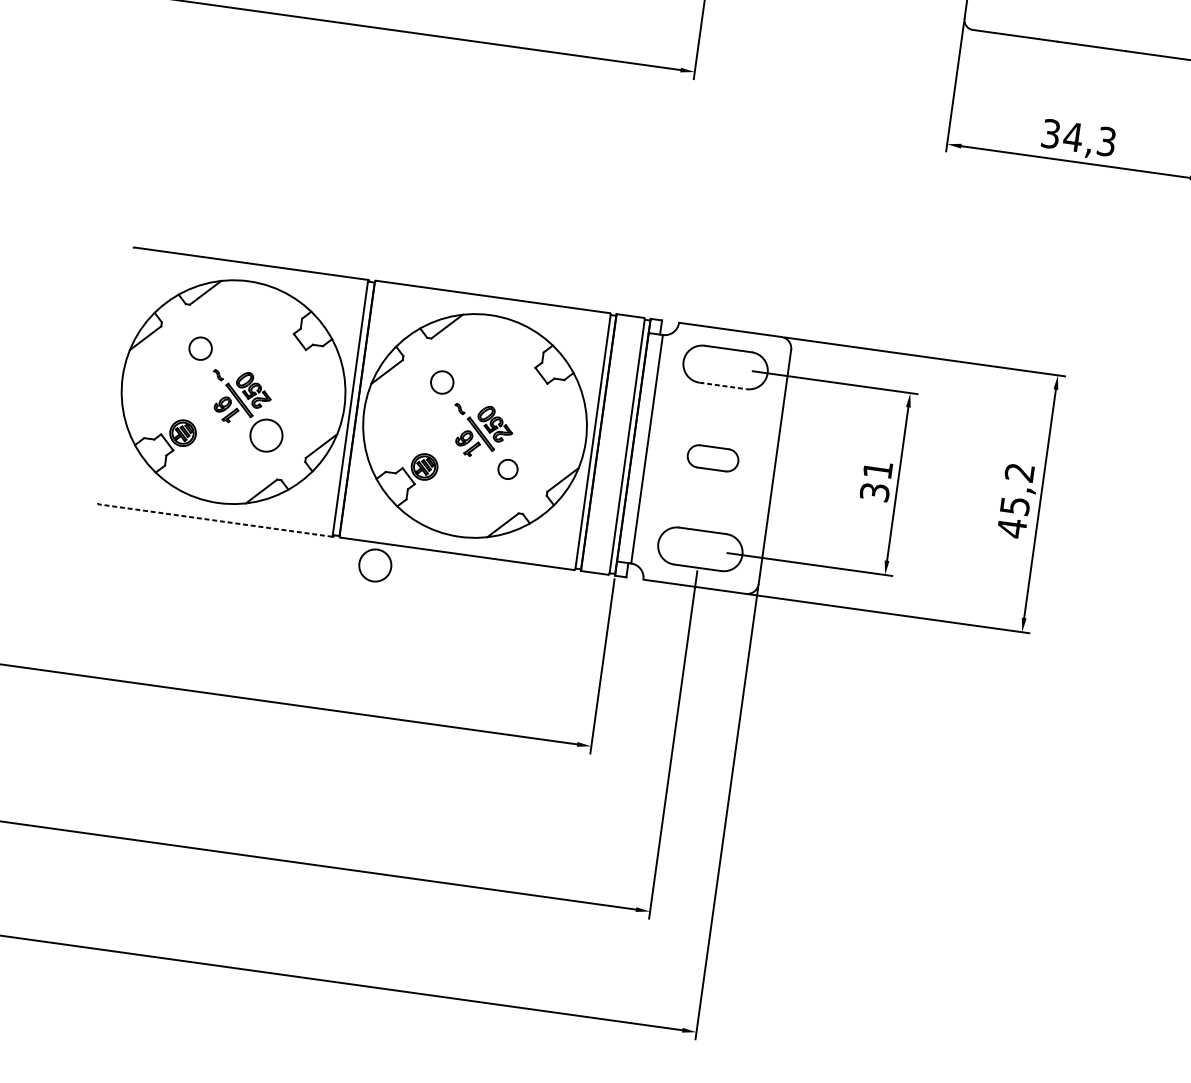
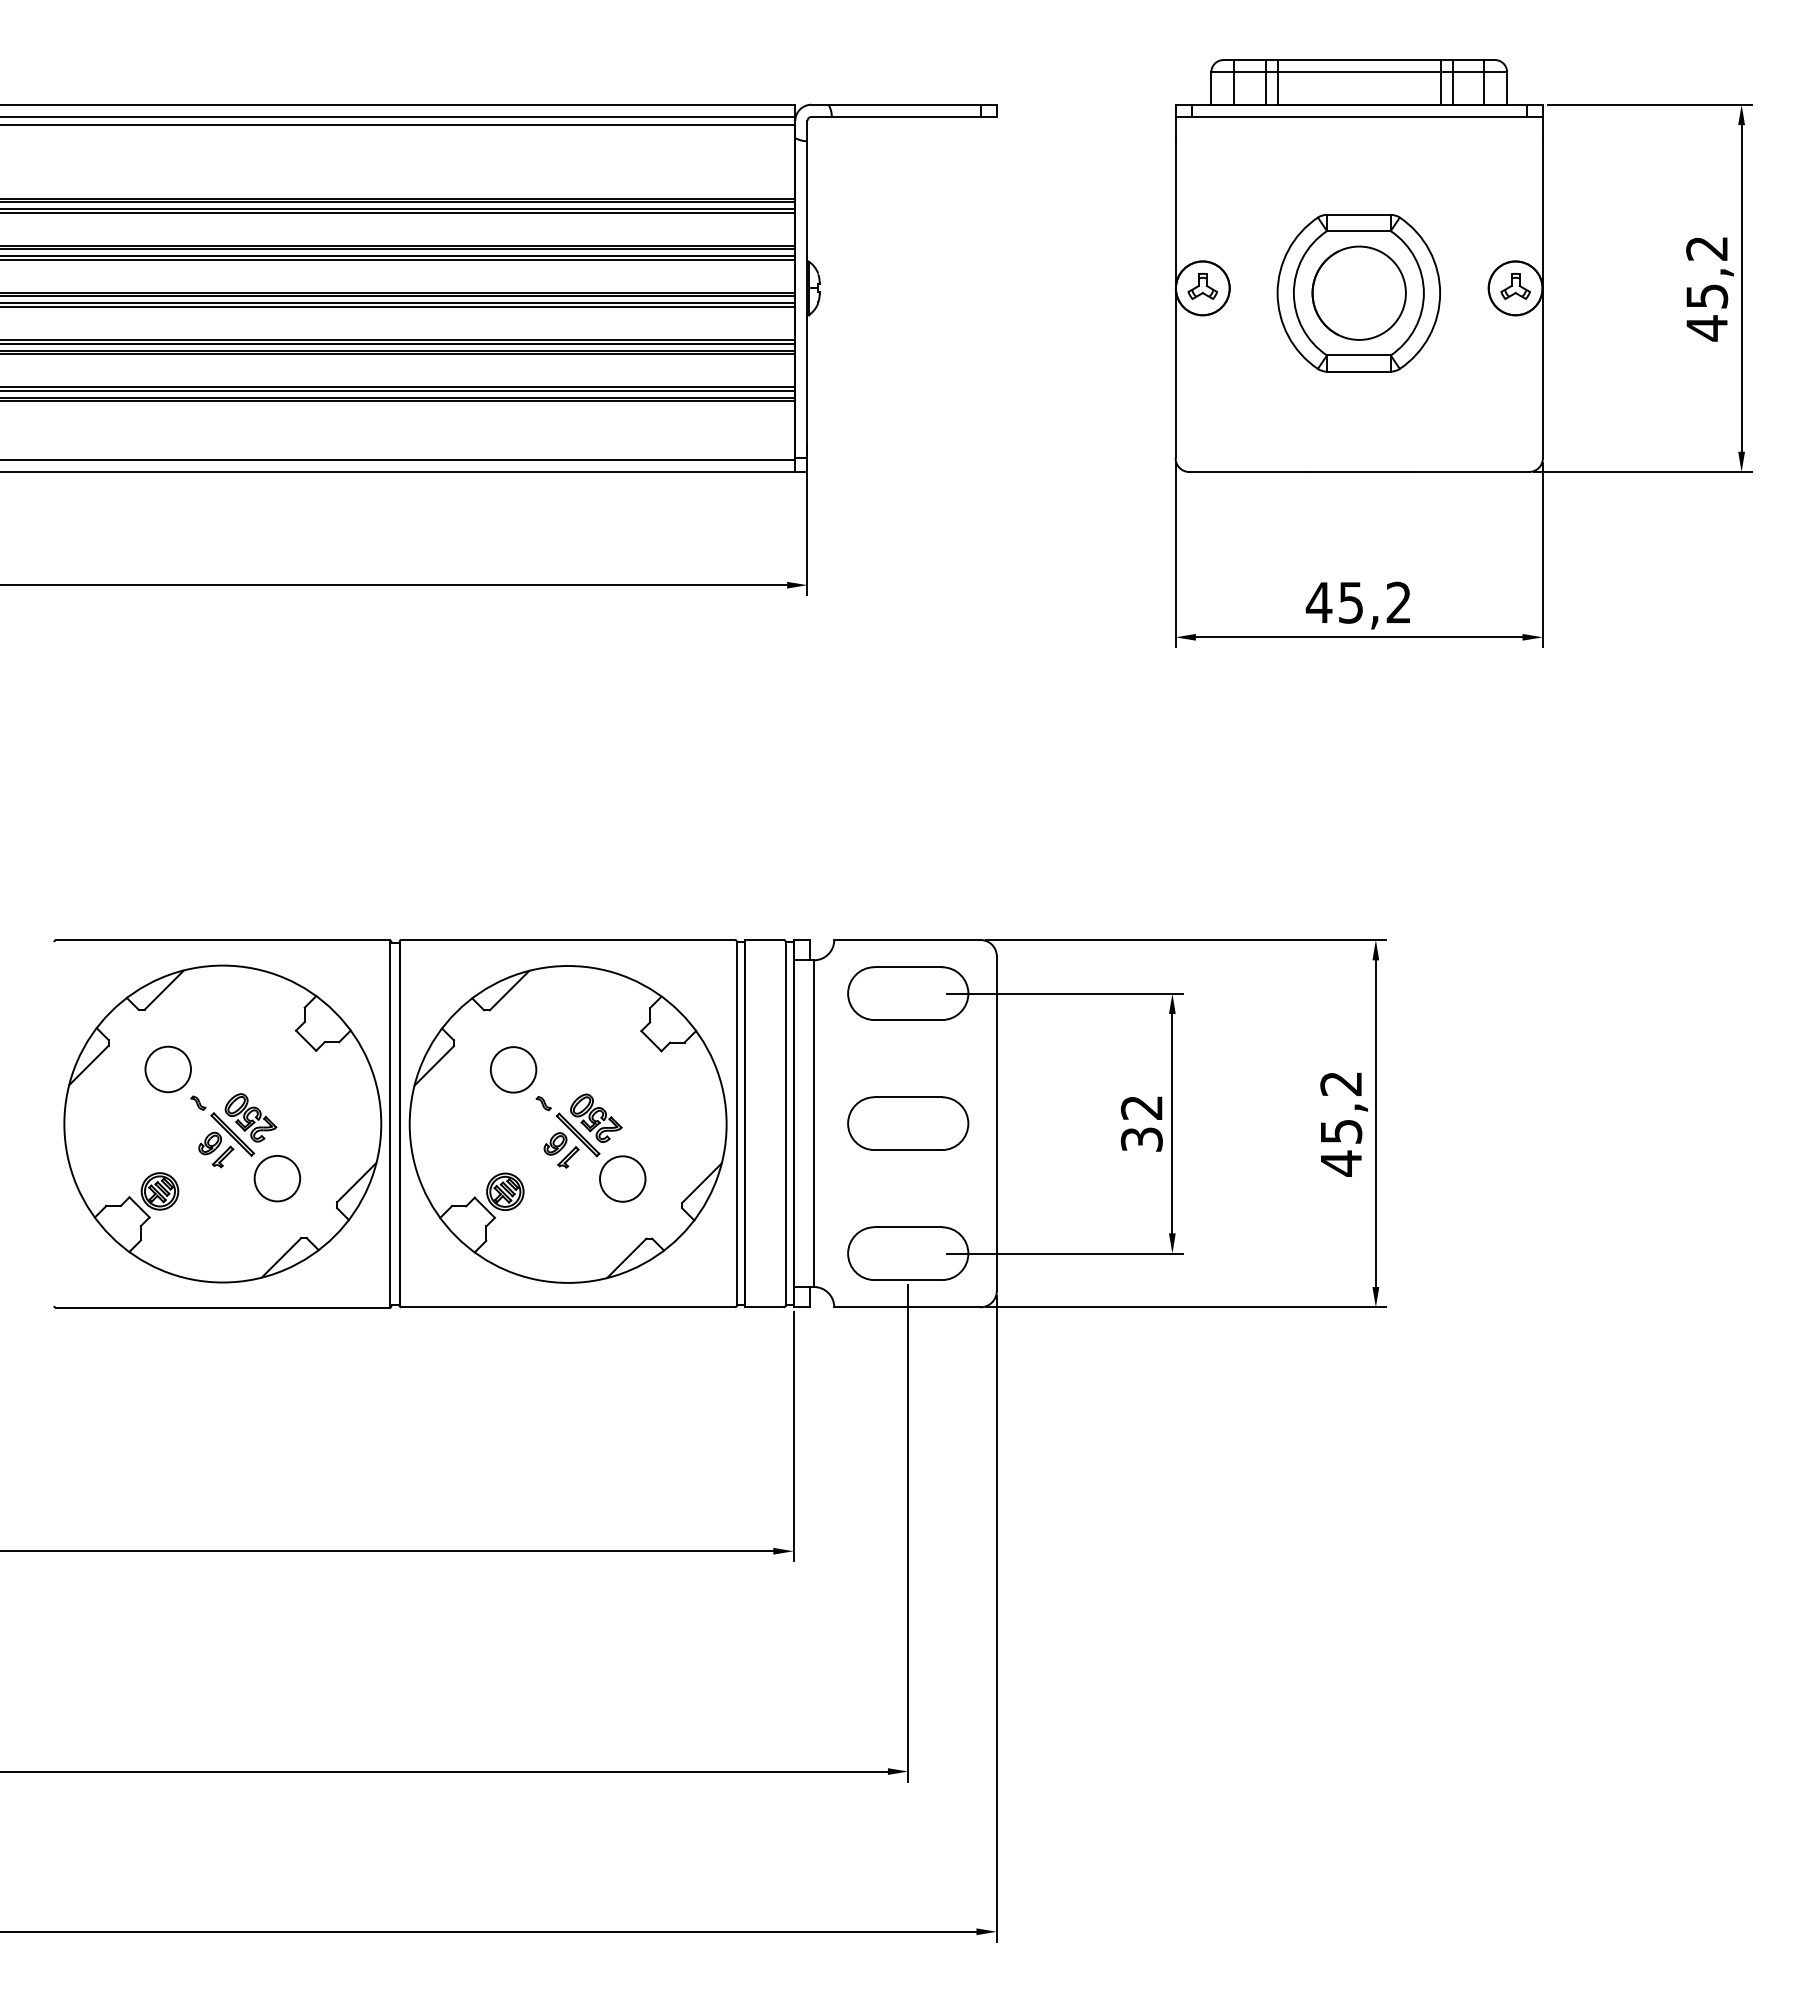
text: (1077, 137) -> (1357, 602), 34,3 -> 45,2
circle: (200, 348) -> (167, 1069), size x1.43
circle: (442, 382) -> (513, 1069), size x1.43
line: (723, 386) -> (908, 1020), dashed -> solid
part: (713, 458) -> (908, 1123), size x1.67
circle: (507, 469) -> (622, 1178), size x1.67
text: (877, 469) -> (1141, 1107), 31 -> 32
line: (215, 520) -> (222, 1307), dashed -> solid
circle: (375, 565) -> (455, 1339), removed

